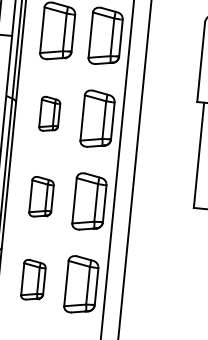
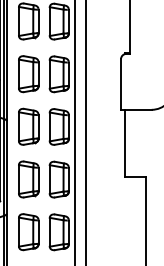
part: (49, 113) -> (28, 126), size x1.67
part: (41, 197) -> (28, 179), size x1.43
part: (32, 280) -> (28, 232), size x1.43

